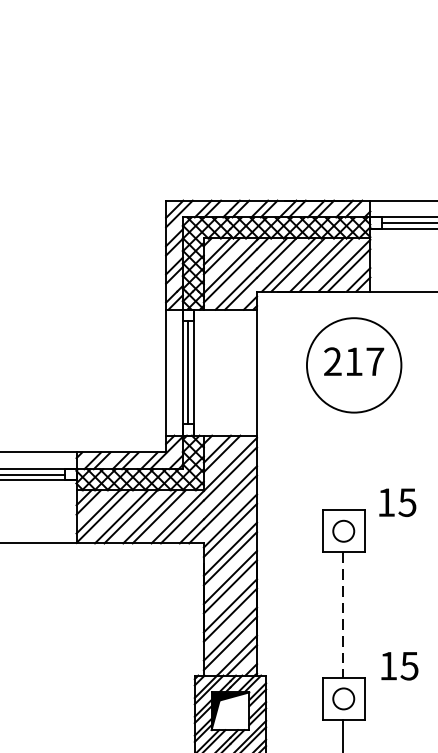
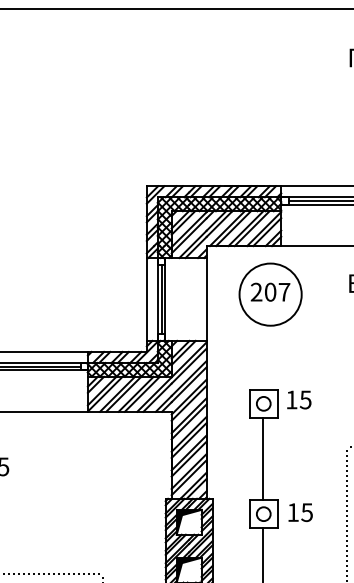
text: (353, 360) -> (270, 291), 217 -> 207
text: (398, 501) -> (299, 399), moved
line: (341, 615) -> (262, 459), dashed -> solid
text: (399, 665) -> (300, 512), moved

